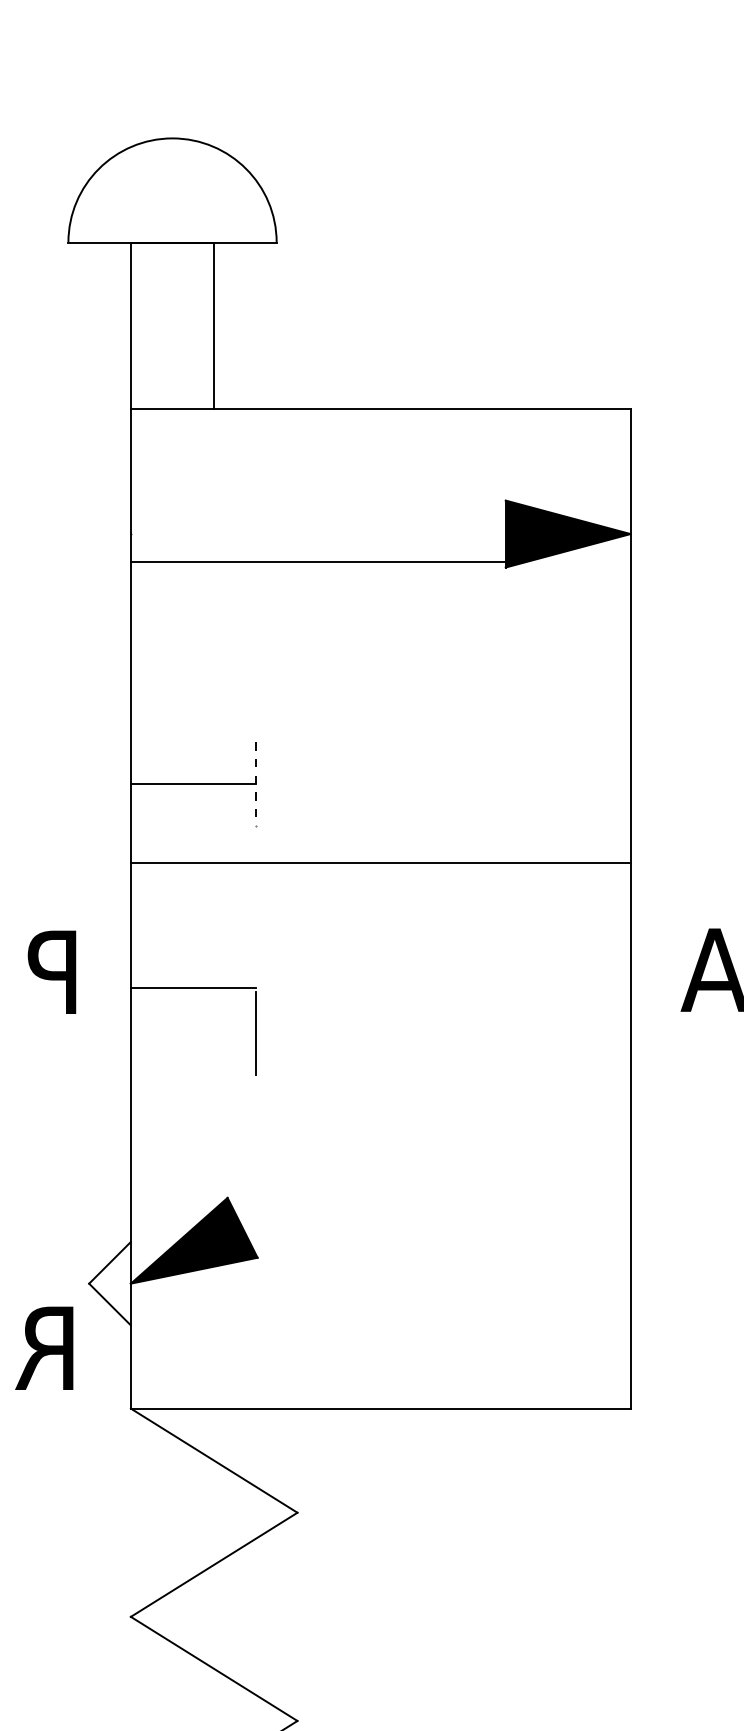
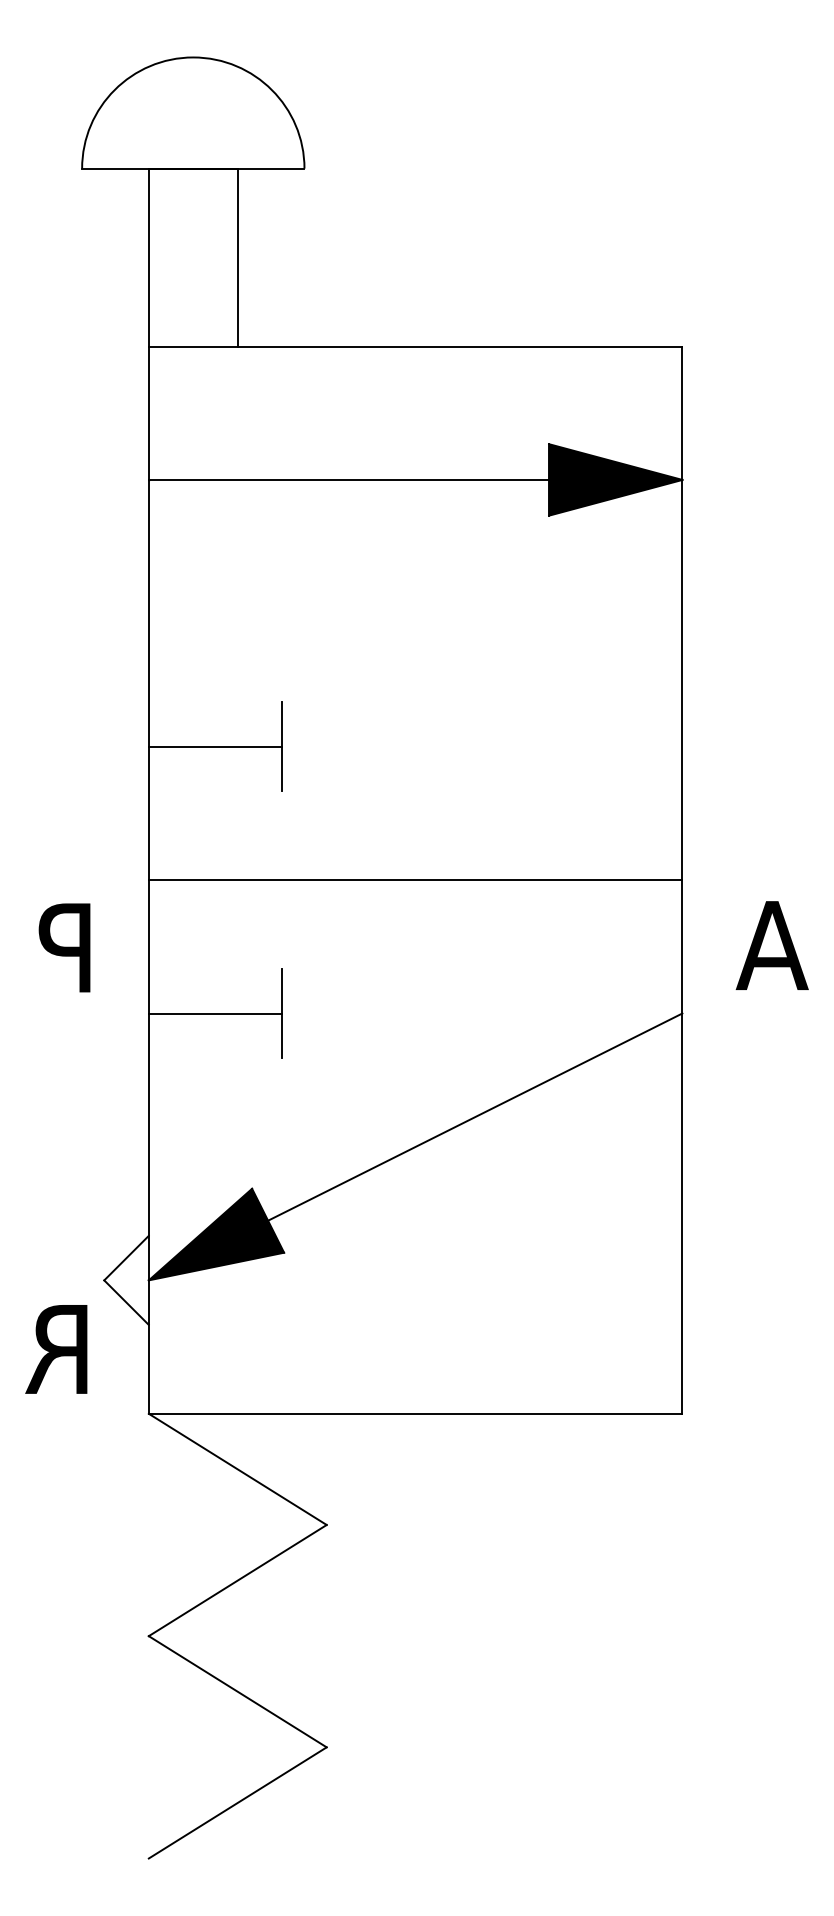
line: (317, 561) -> (348, 479), moved
line: (256, 784) -> (282, 747), dashed -> solid
line: (380, 863) -> (415, 880), moved
line: (193, 987) -> (215, 1013), moved
line: (436, 1130) -> (475, 1116), added

